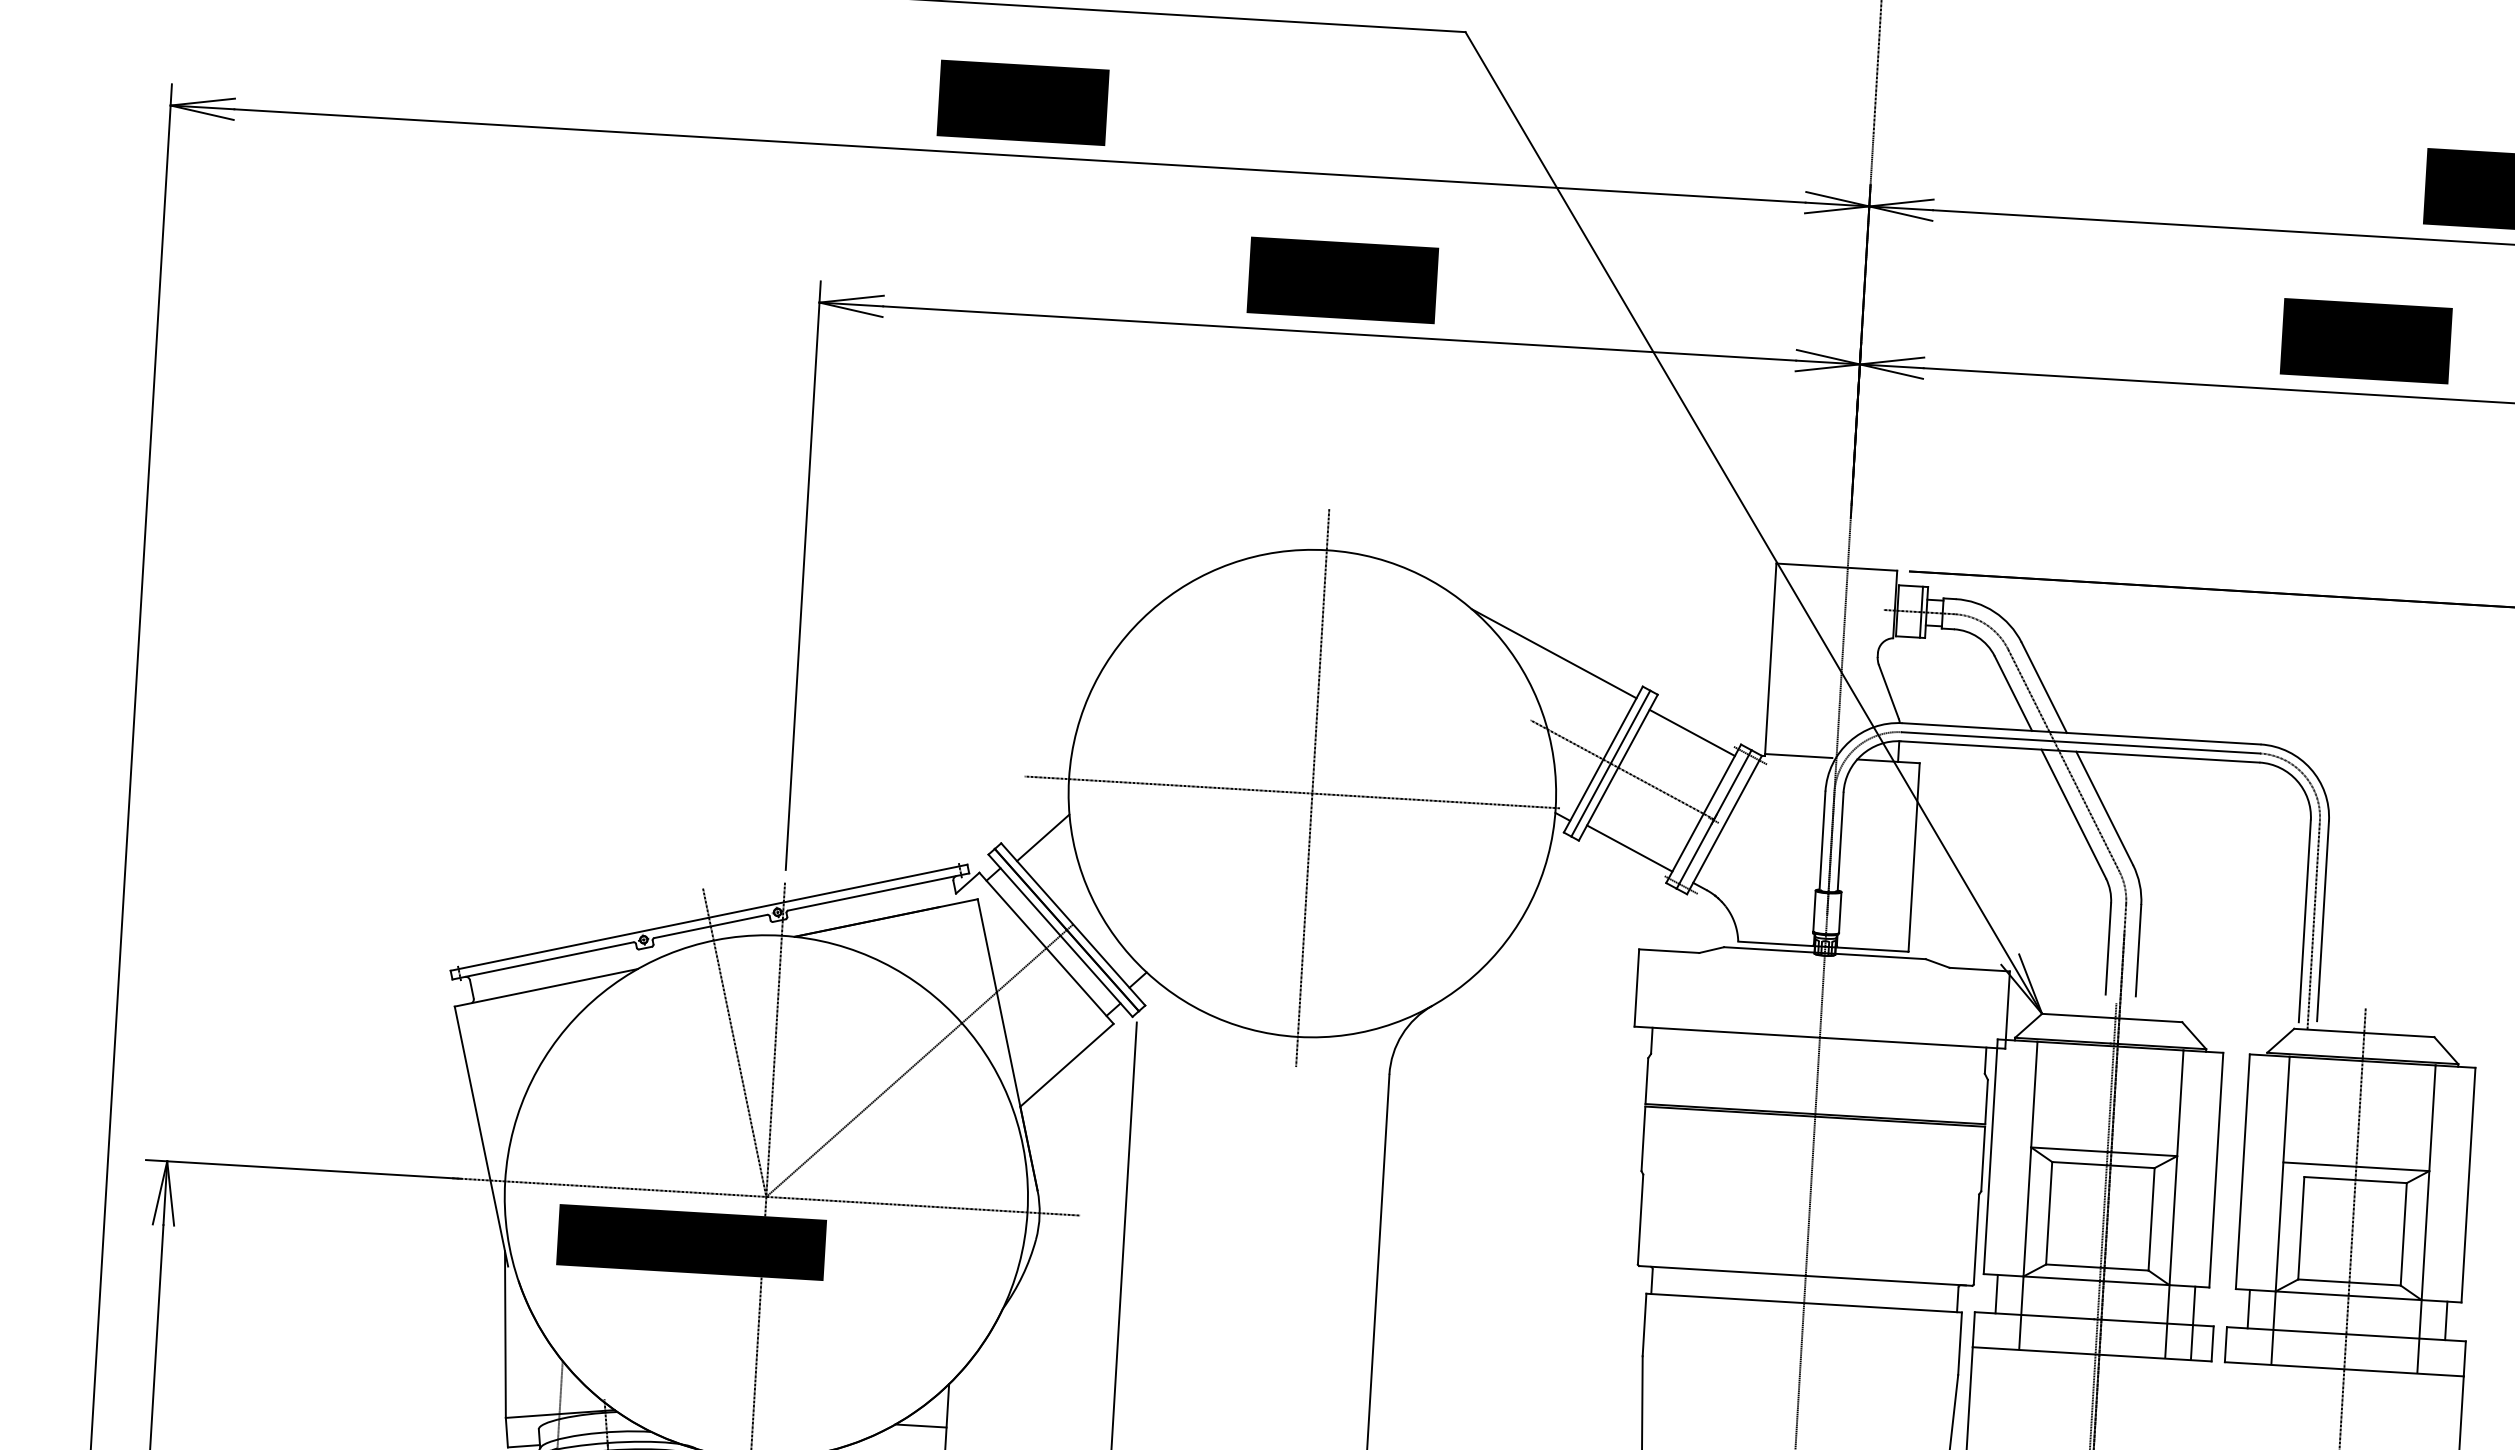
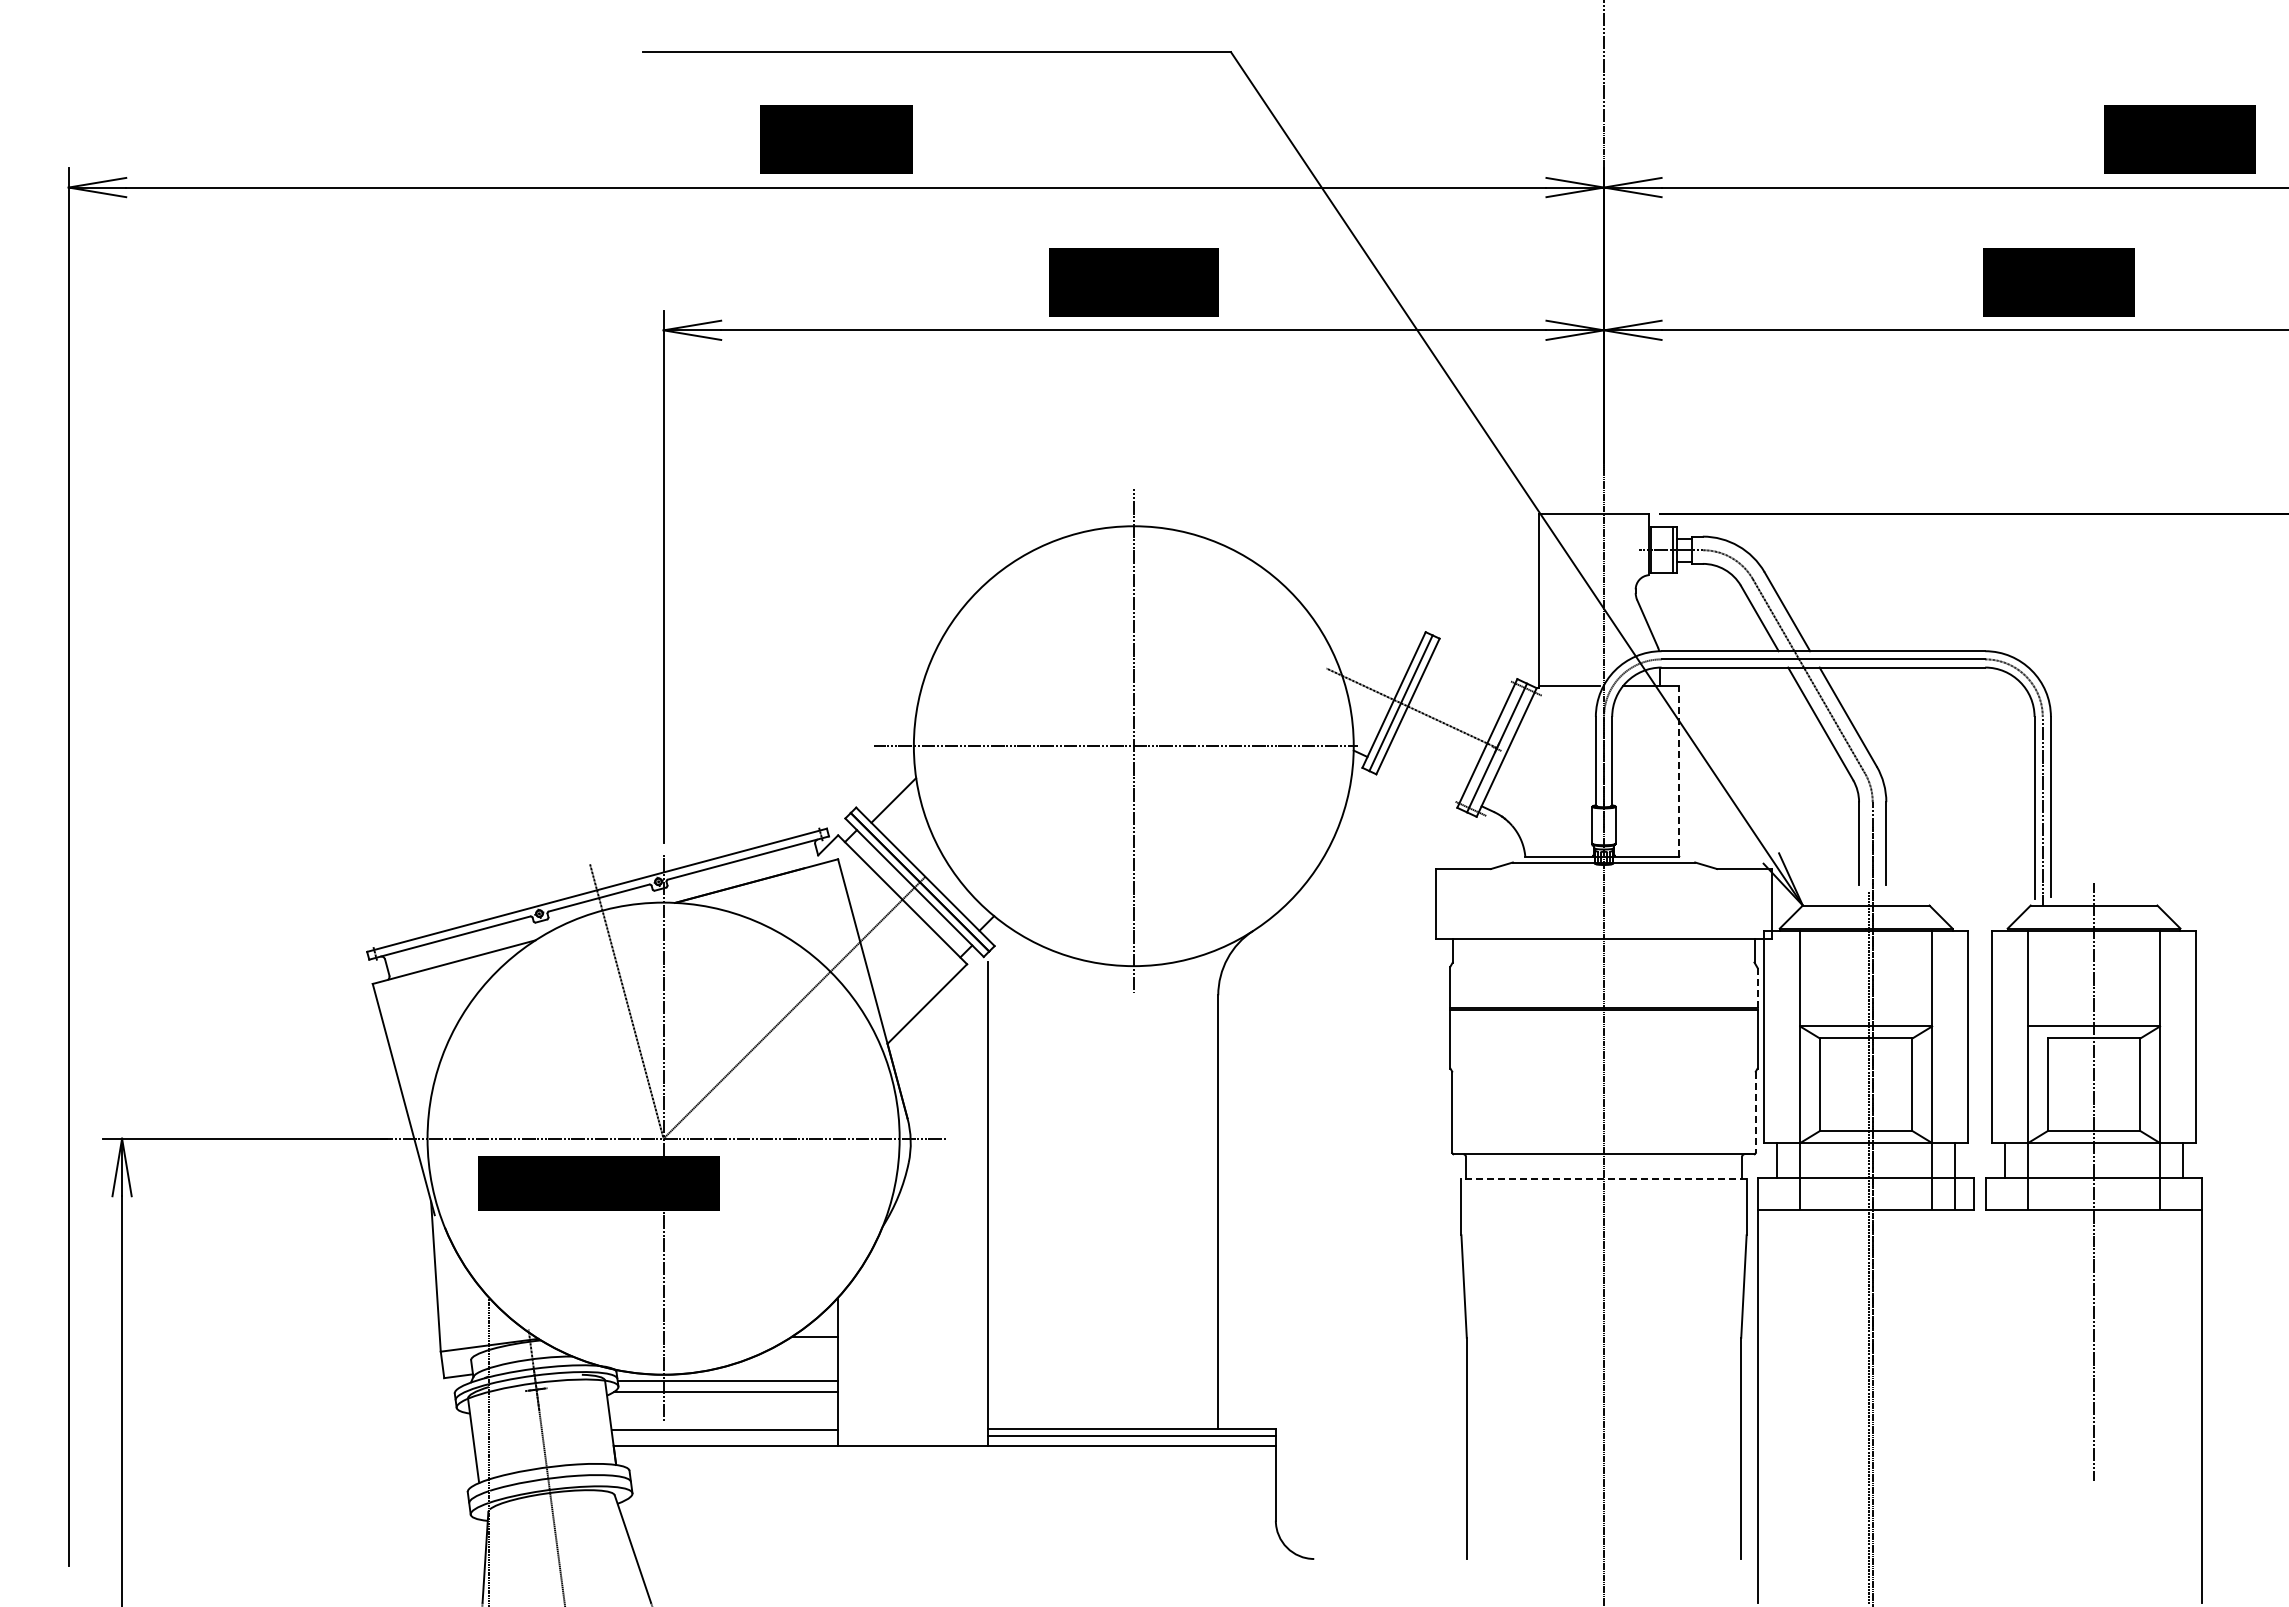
line: (1553, 653) -> (1343, 607), removed
line: (1692, 732) -> (1472, 670), removed
line: (1629, 848) -> (1422, 778), removed
line: (1914, 856) -> (1679, 770), solid -> dashed
line: (1986, 1102) -> (1757, 988), solid -> dashed
line: (1976, 1239) -> (1755, 1112), solid -> dashed
line: (1804, 1302) -> (1604, 1178), solid -> dashed

